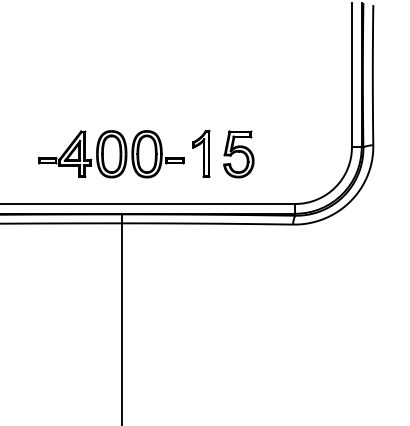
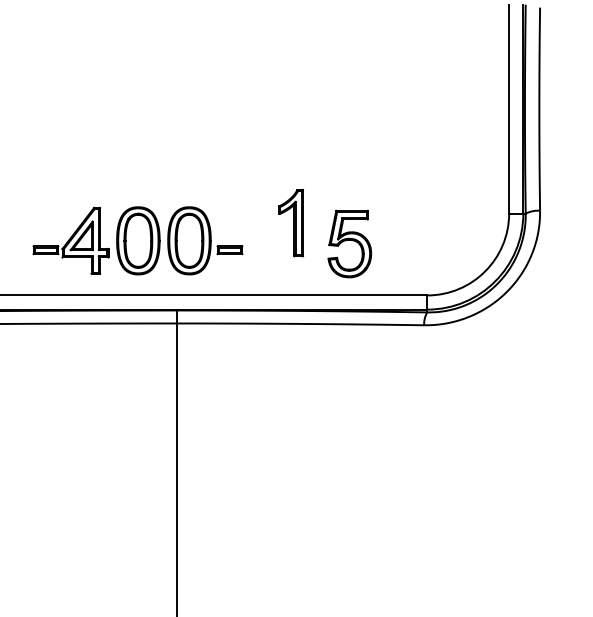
part: (111, 154) -> (138, 241), moved
part: (238, 154) -> (349, 244), moved

